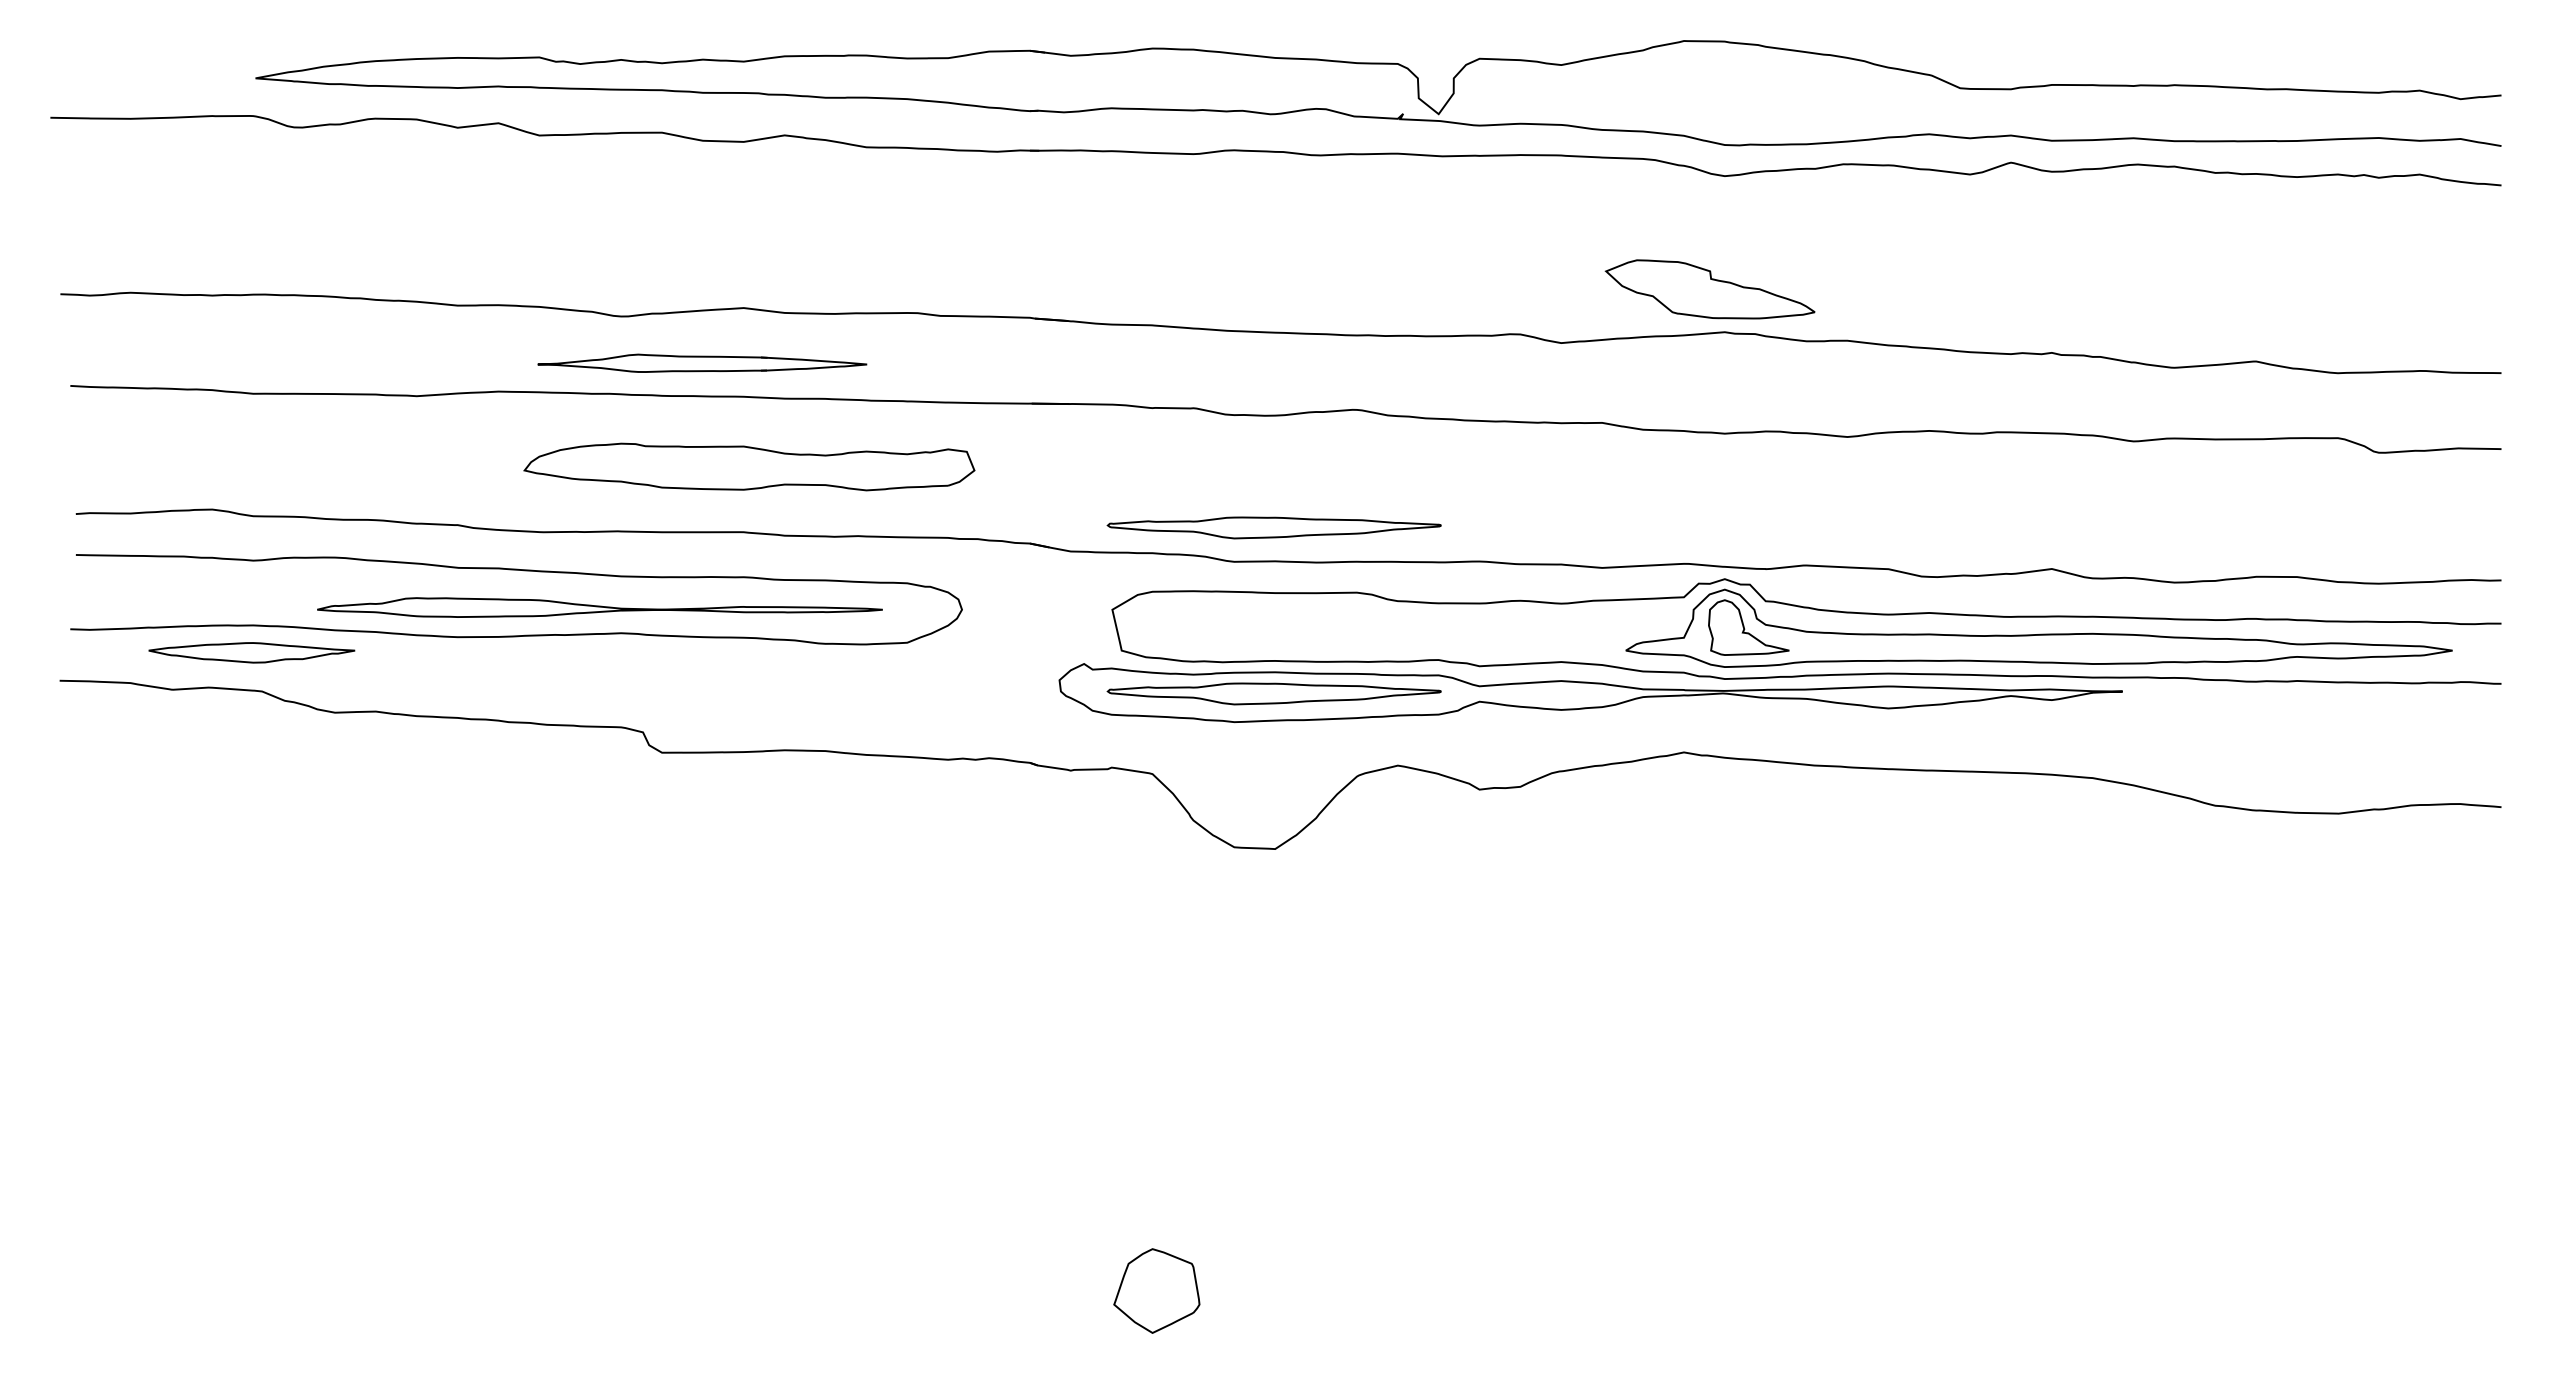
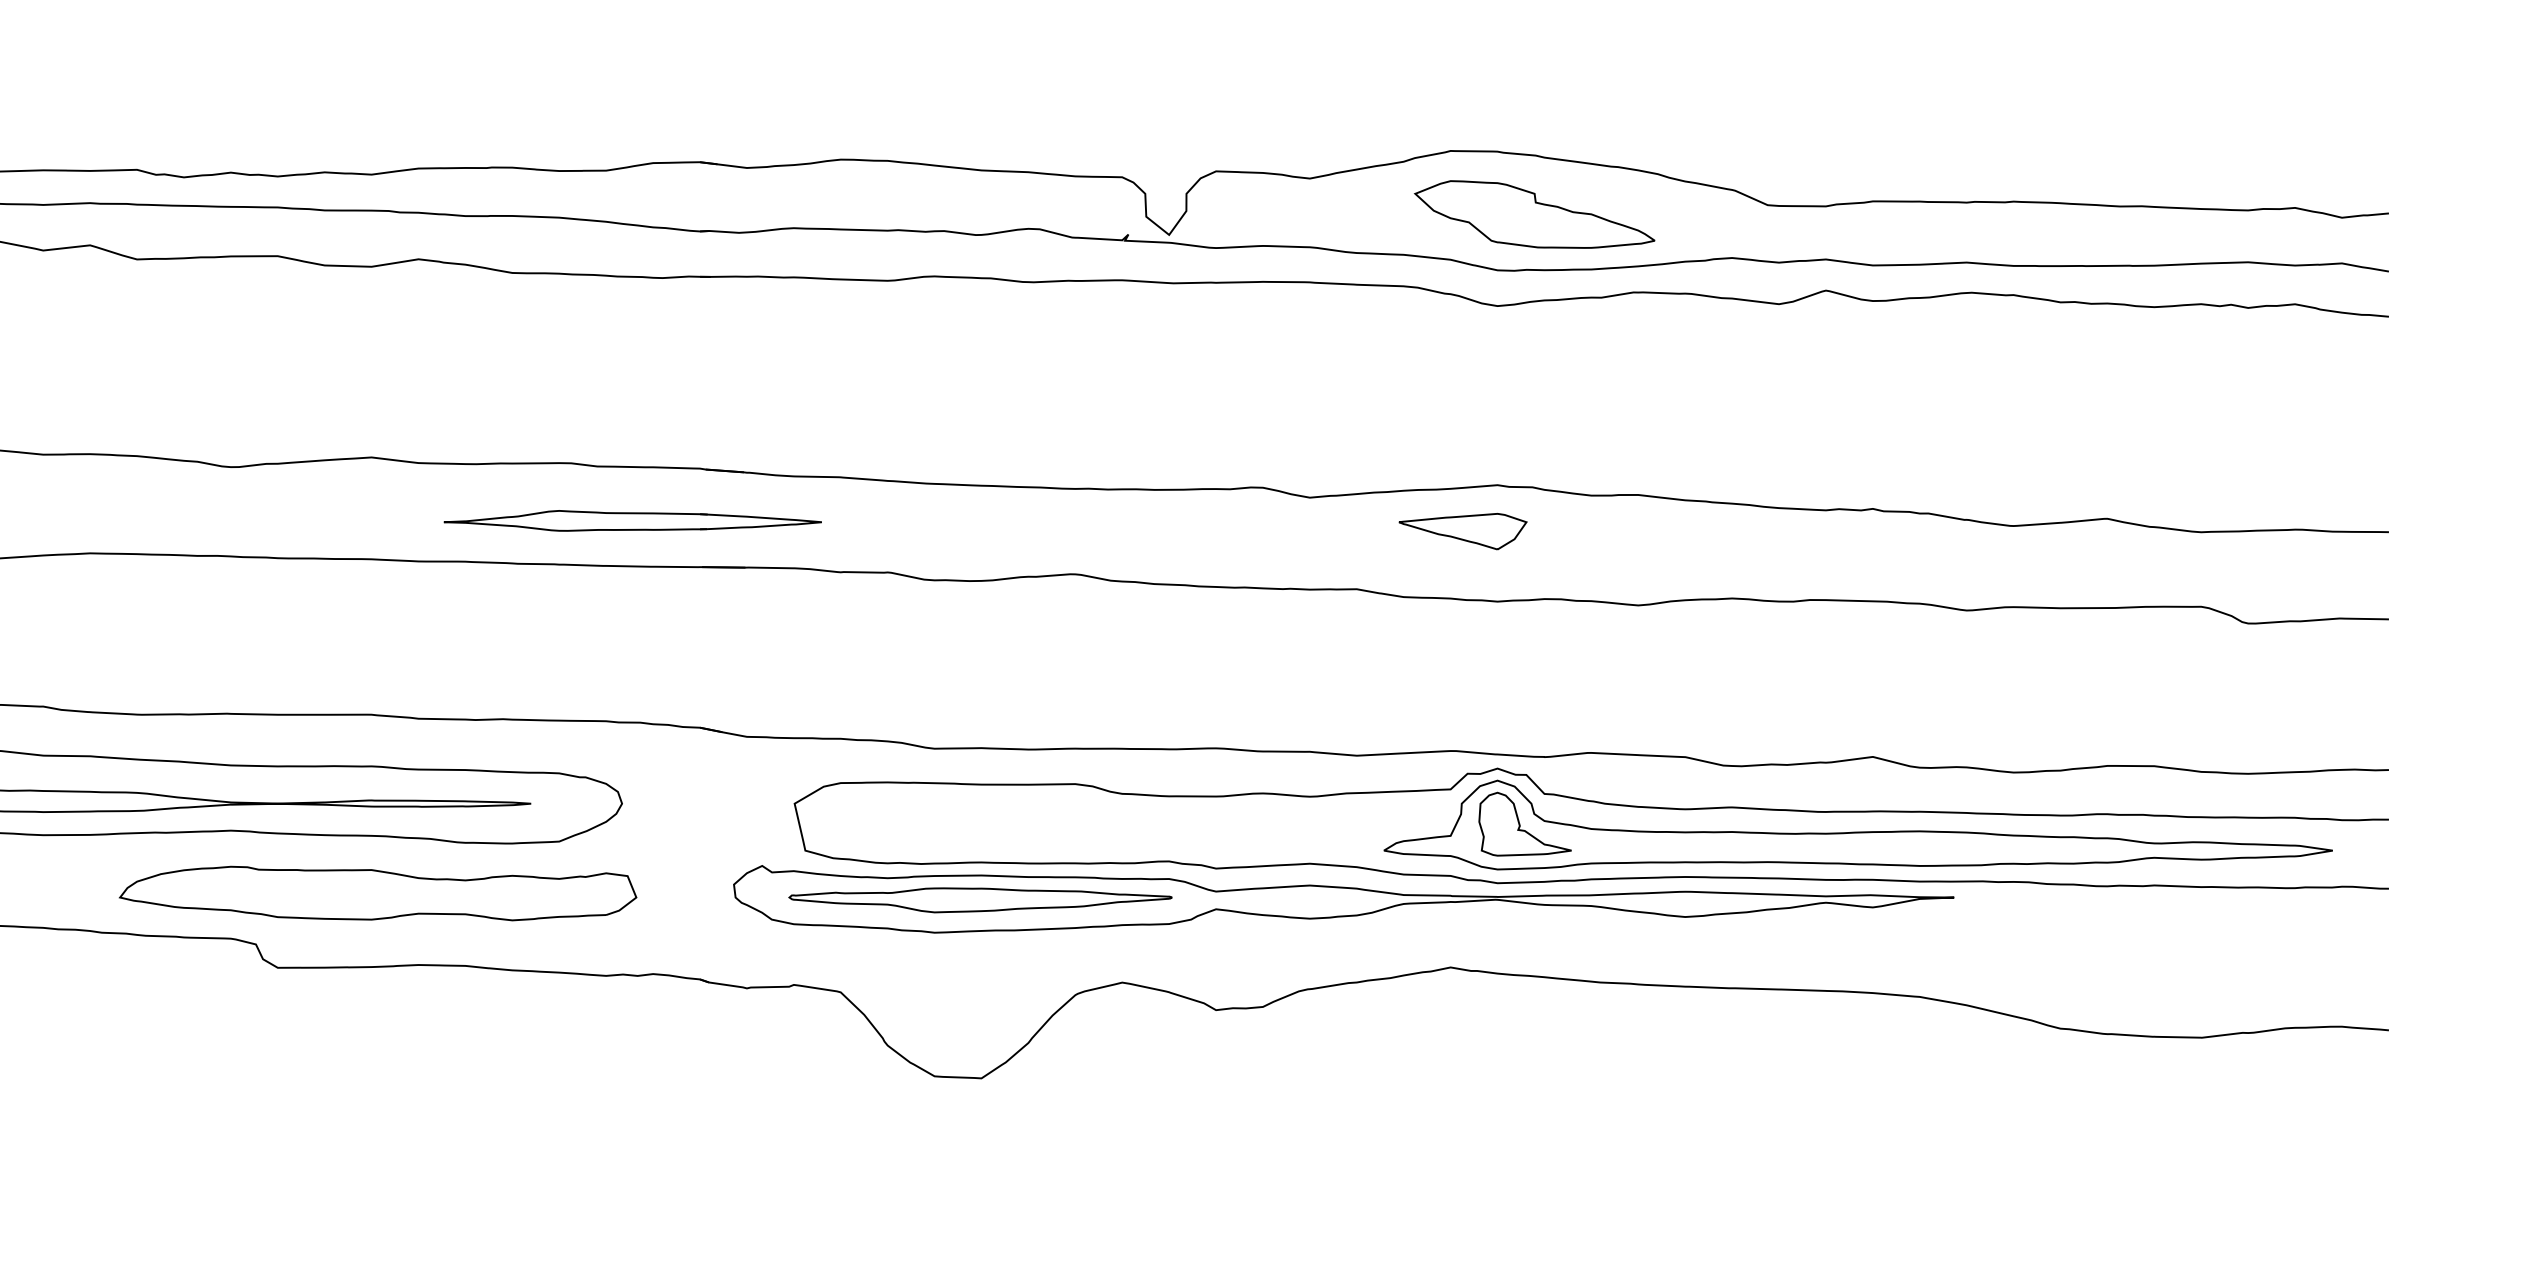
part: (1709, 289) -> (1533, 214), moved
part: (702, 362) -> (632, 519), moved
part: (1694, 372) -> (1462, 531), added
part: (749, 466) -> (378, 892), moved
part: (1273, 527) -> (979, 709), removed

